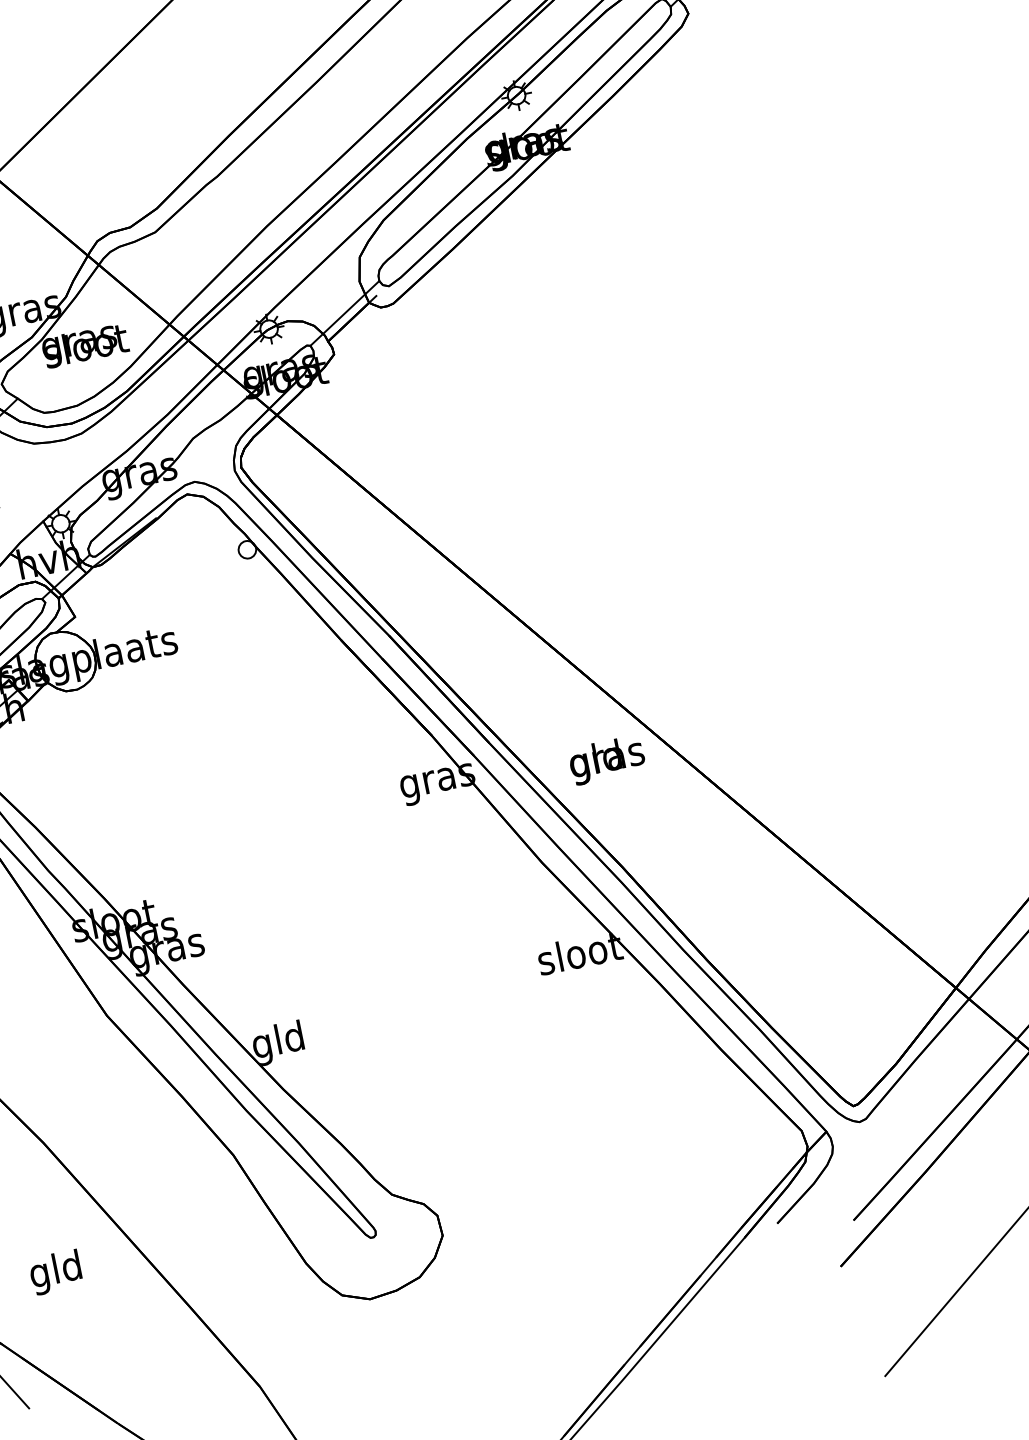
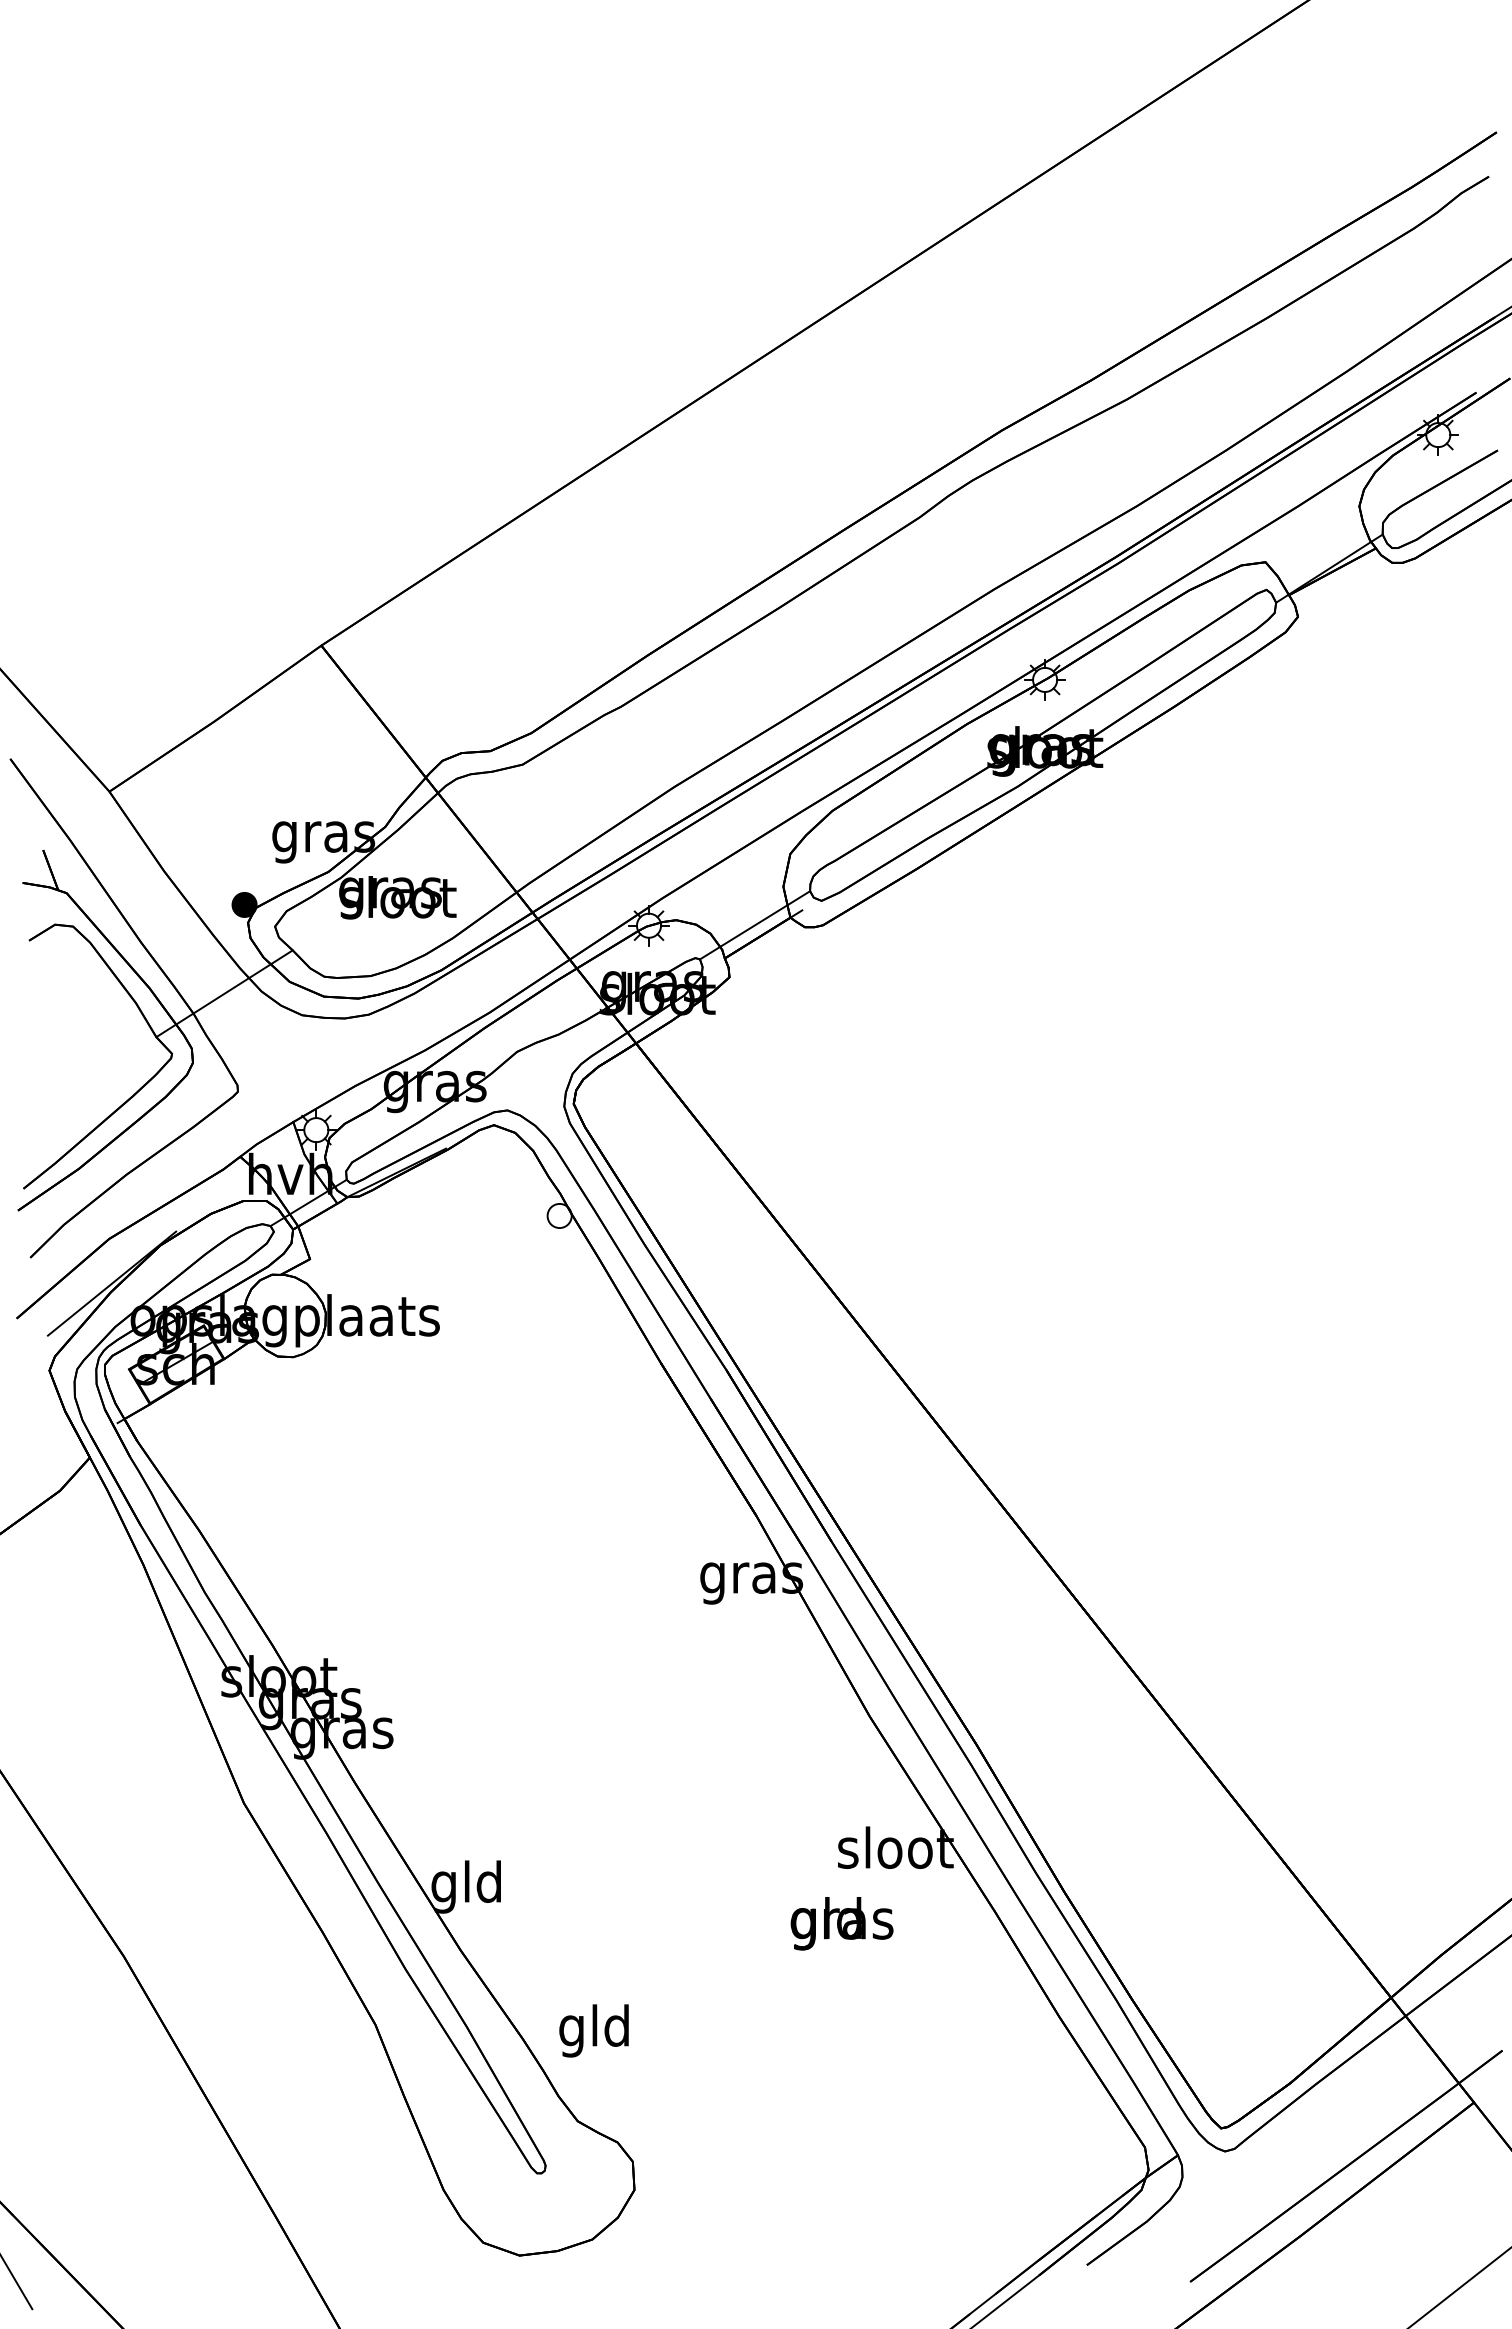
text: (606, 760) -> (841, 1923), moved
text: (55, 1272) -> (593, 2030), moved

